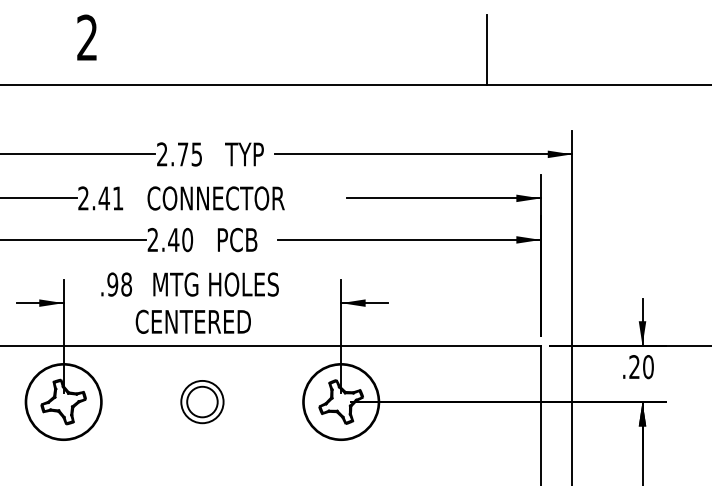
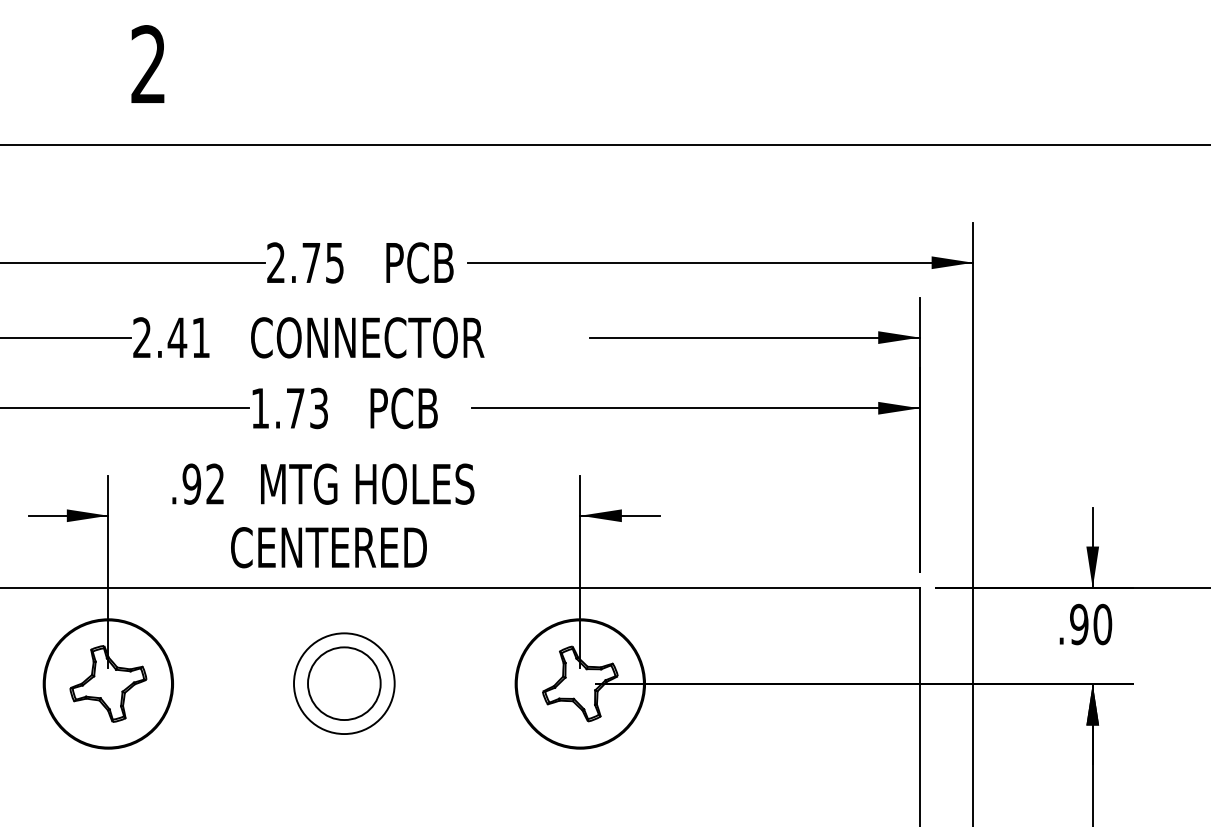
line: (487, 49) -> (829, 84), removed
text: (245, 154) -> (417, 262), TYP -> PCB
text: (170, 239) -> (290, 407), 2.40 -> 1.73
text: (126, 284) -> (215, 484), .98 -> .92
text: (634, 367) -> (1079, 625), .20 -> .90
part: (202, 402) -> (344, 684), size x1.4

